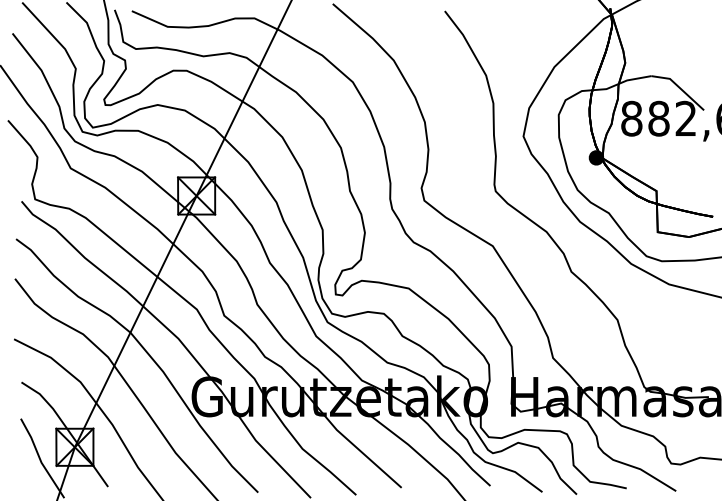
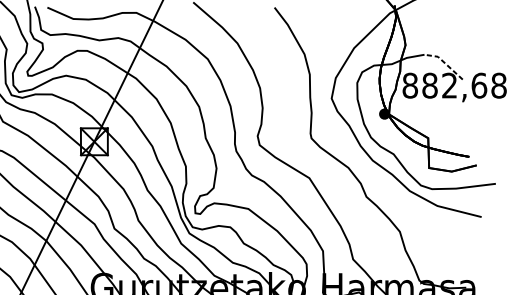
line: (679, 87) -> (444, 63), solid -> dashed

